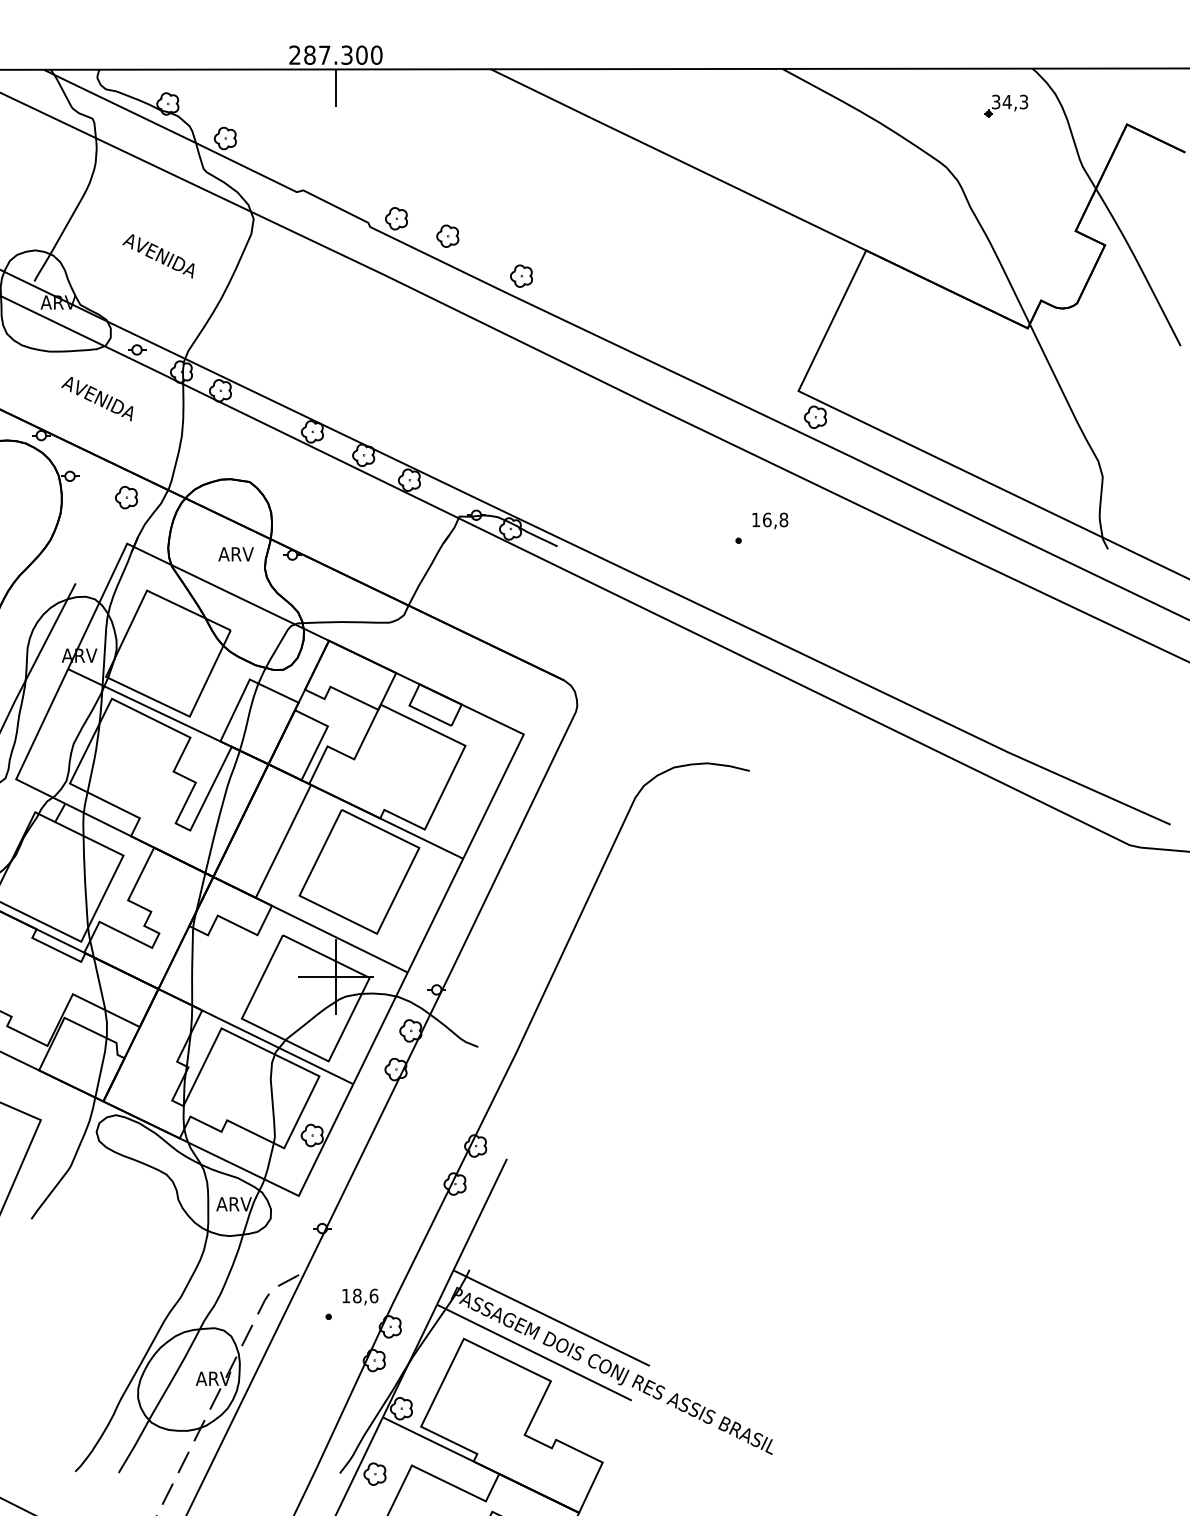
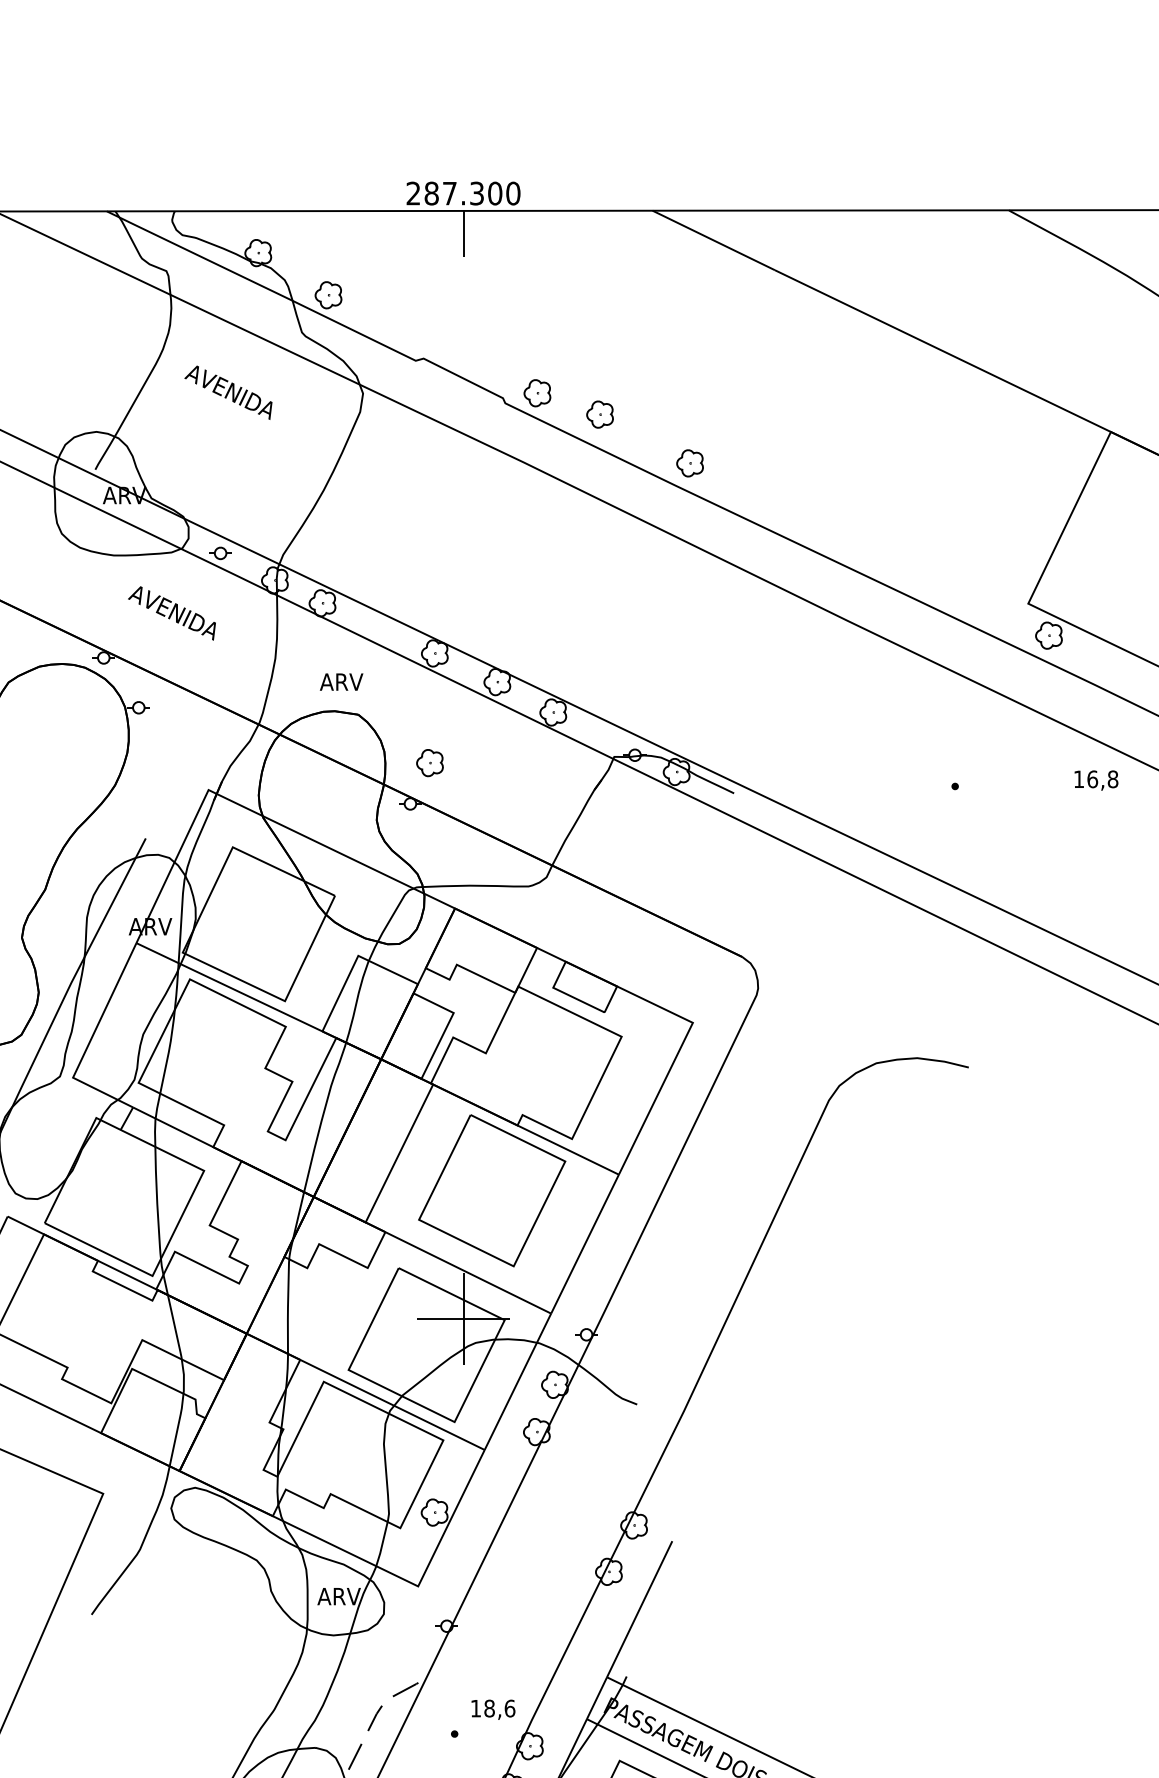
text: (158, 256) -> (228, 392), moved
part: (126, 497) -> (429, 762), moved
text: (770, 520) -> (1096, 779), moved
text: (235, 554) -> (340, 682), moved

